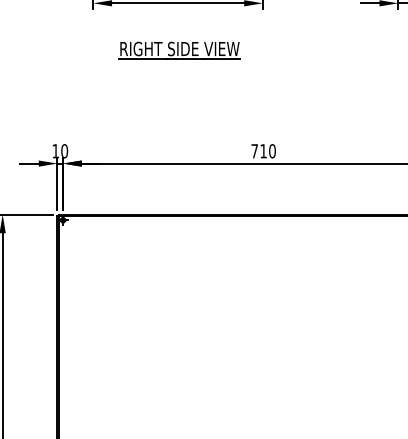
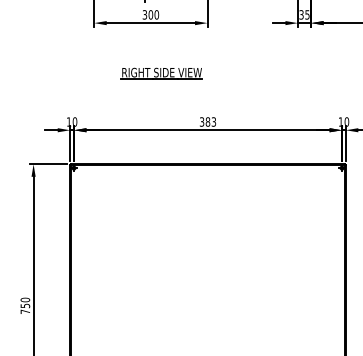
part: (179, 50) -> (161, 73), moved
text: (262, 150) -> (207, 121), 710 -> 383

